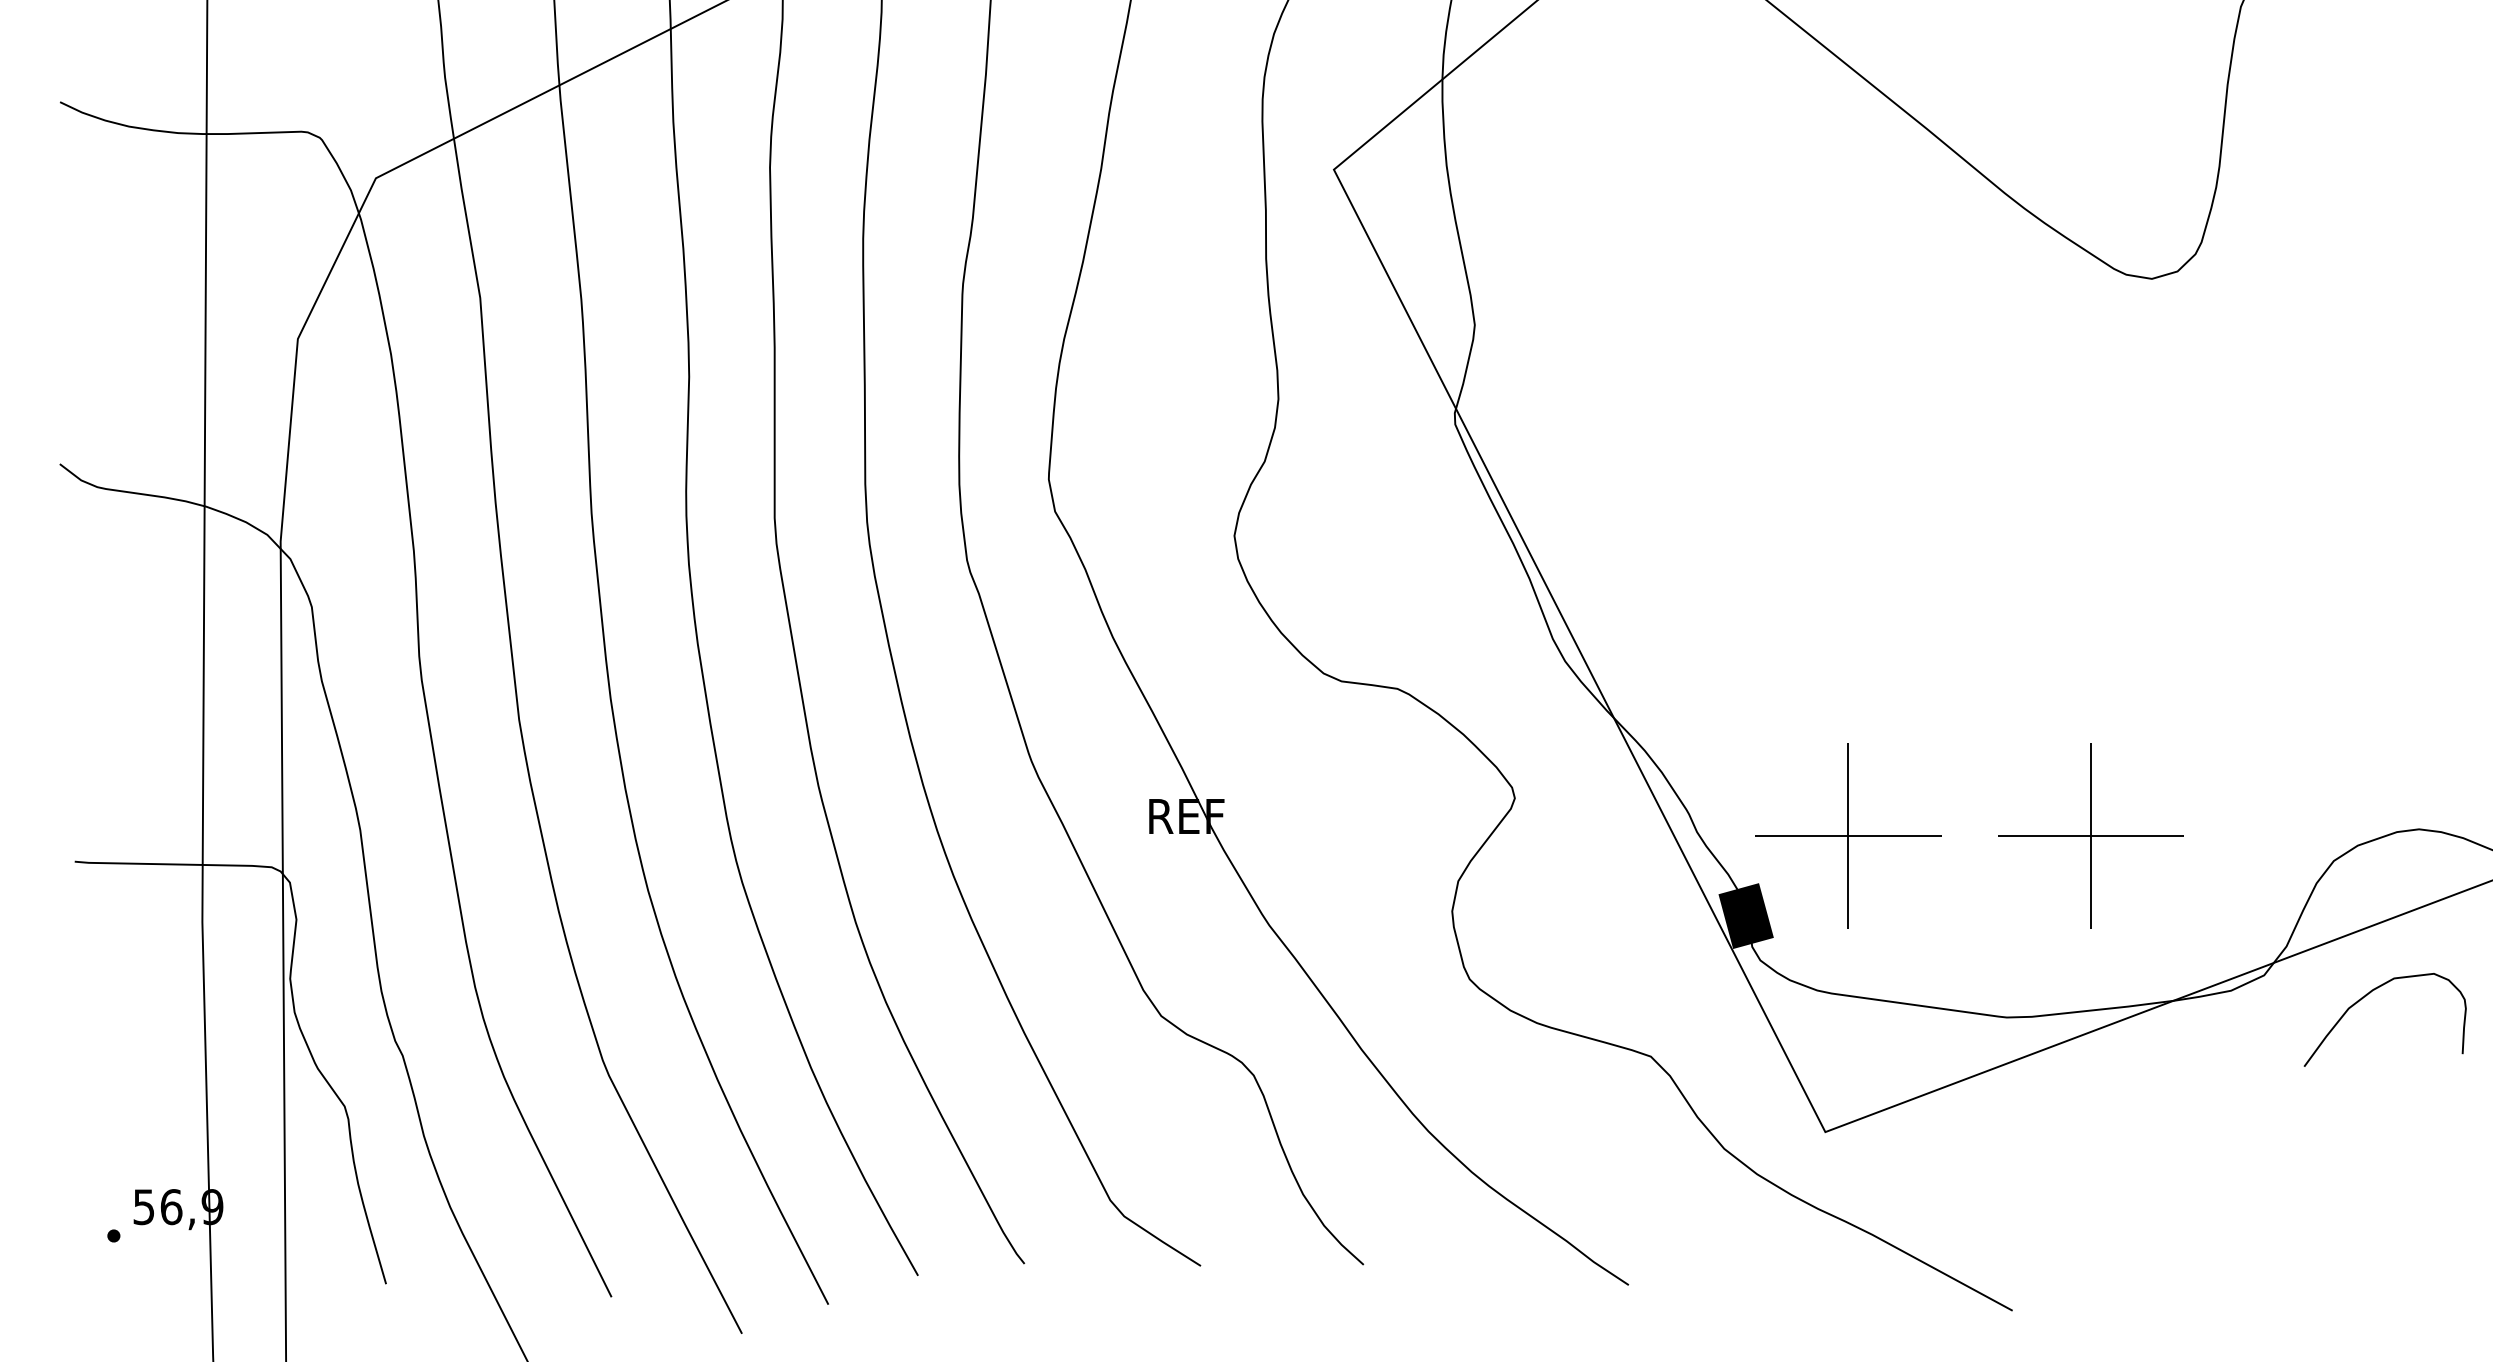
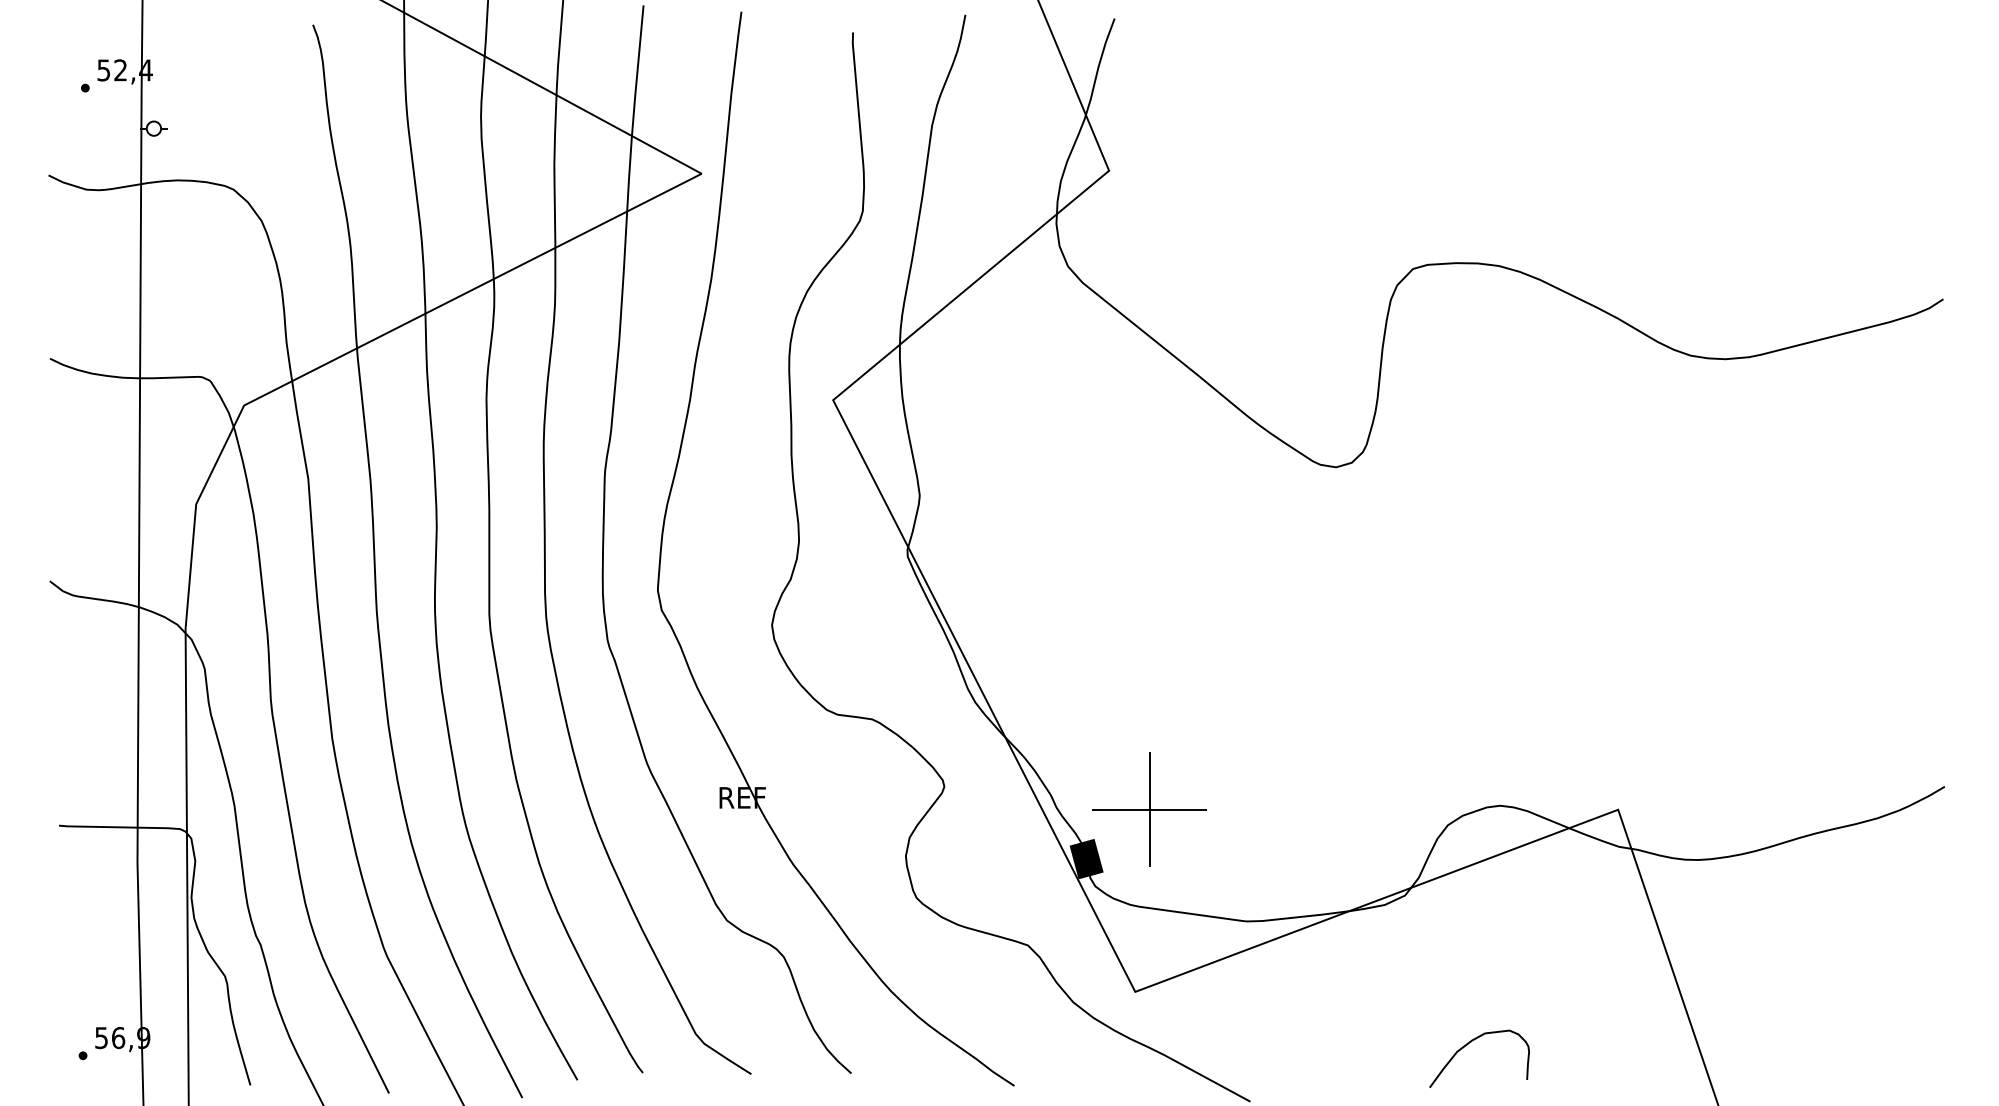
part: (2090, 835) -> (1298, 809), removed
curve: (2365, 998) -> (1467, 1045), moved

